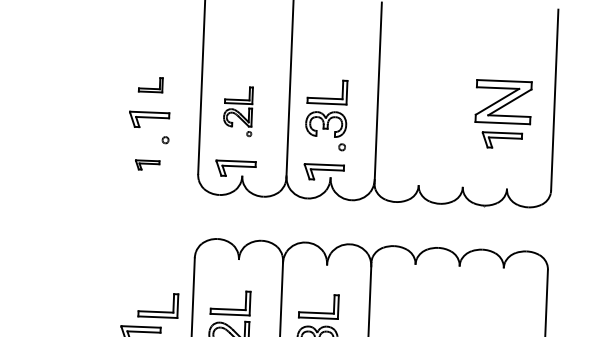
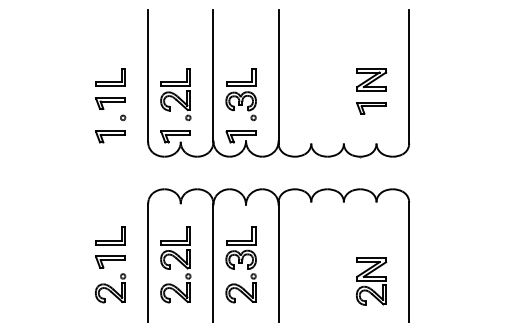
part: (150, 84) -> (110, 77), size x1.67
part: (503, 101) -> (371, 79), size x0.71
part: (237, 111) -> (175, 94), size x1.43
part: (147, 164) -> (110, 136), size x1.67
part: (158, 304) -> (110, 235), moved

